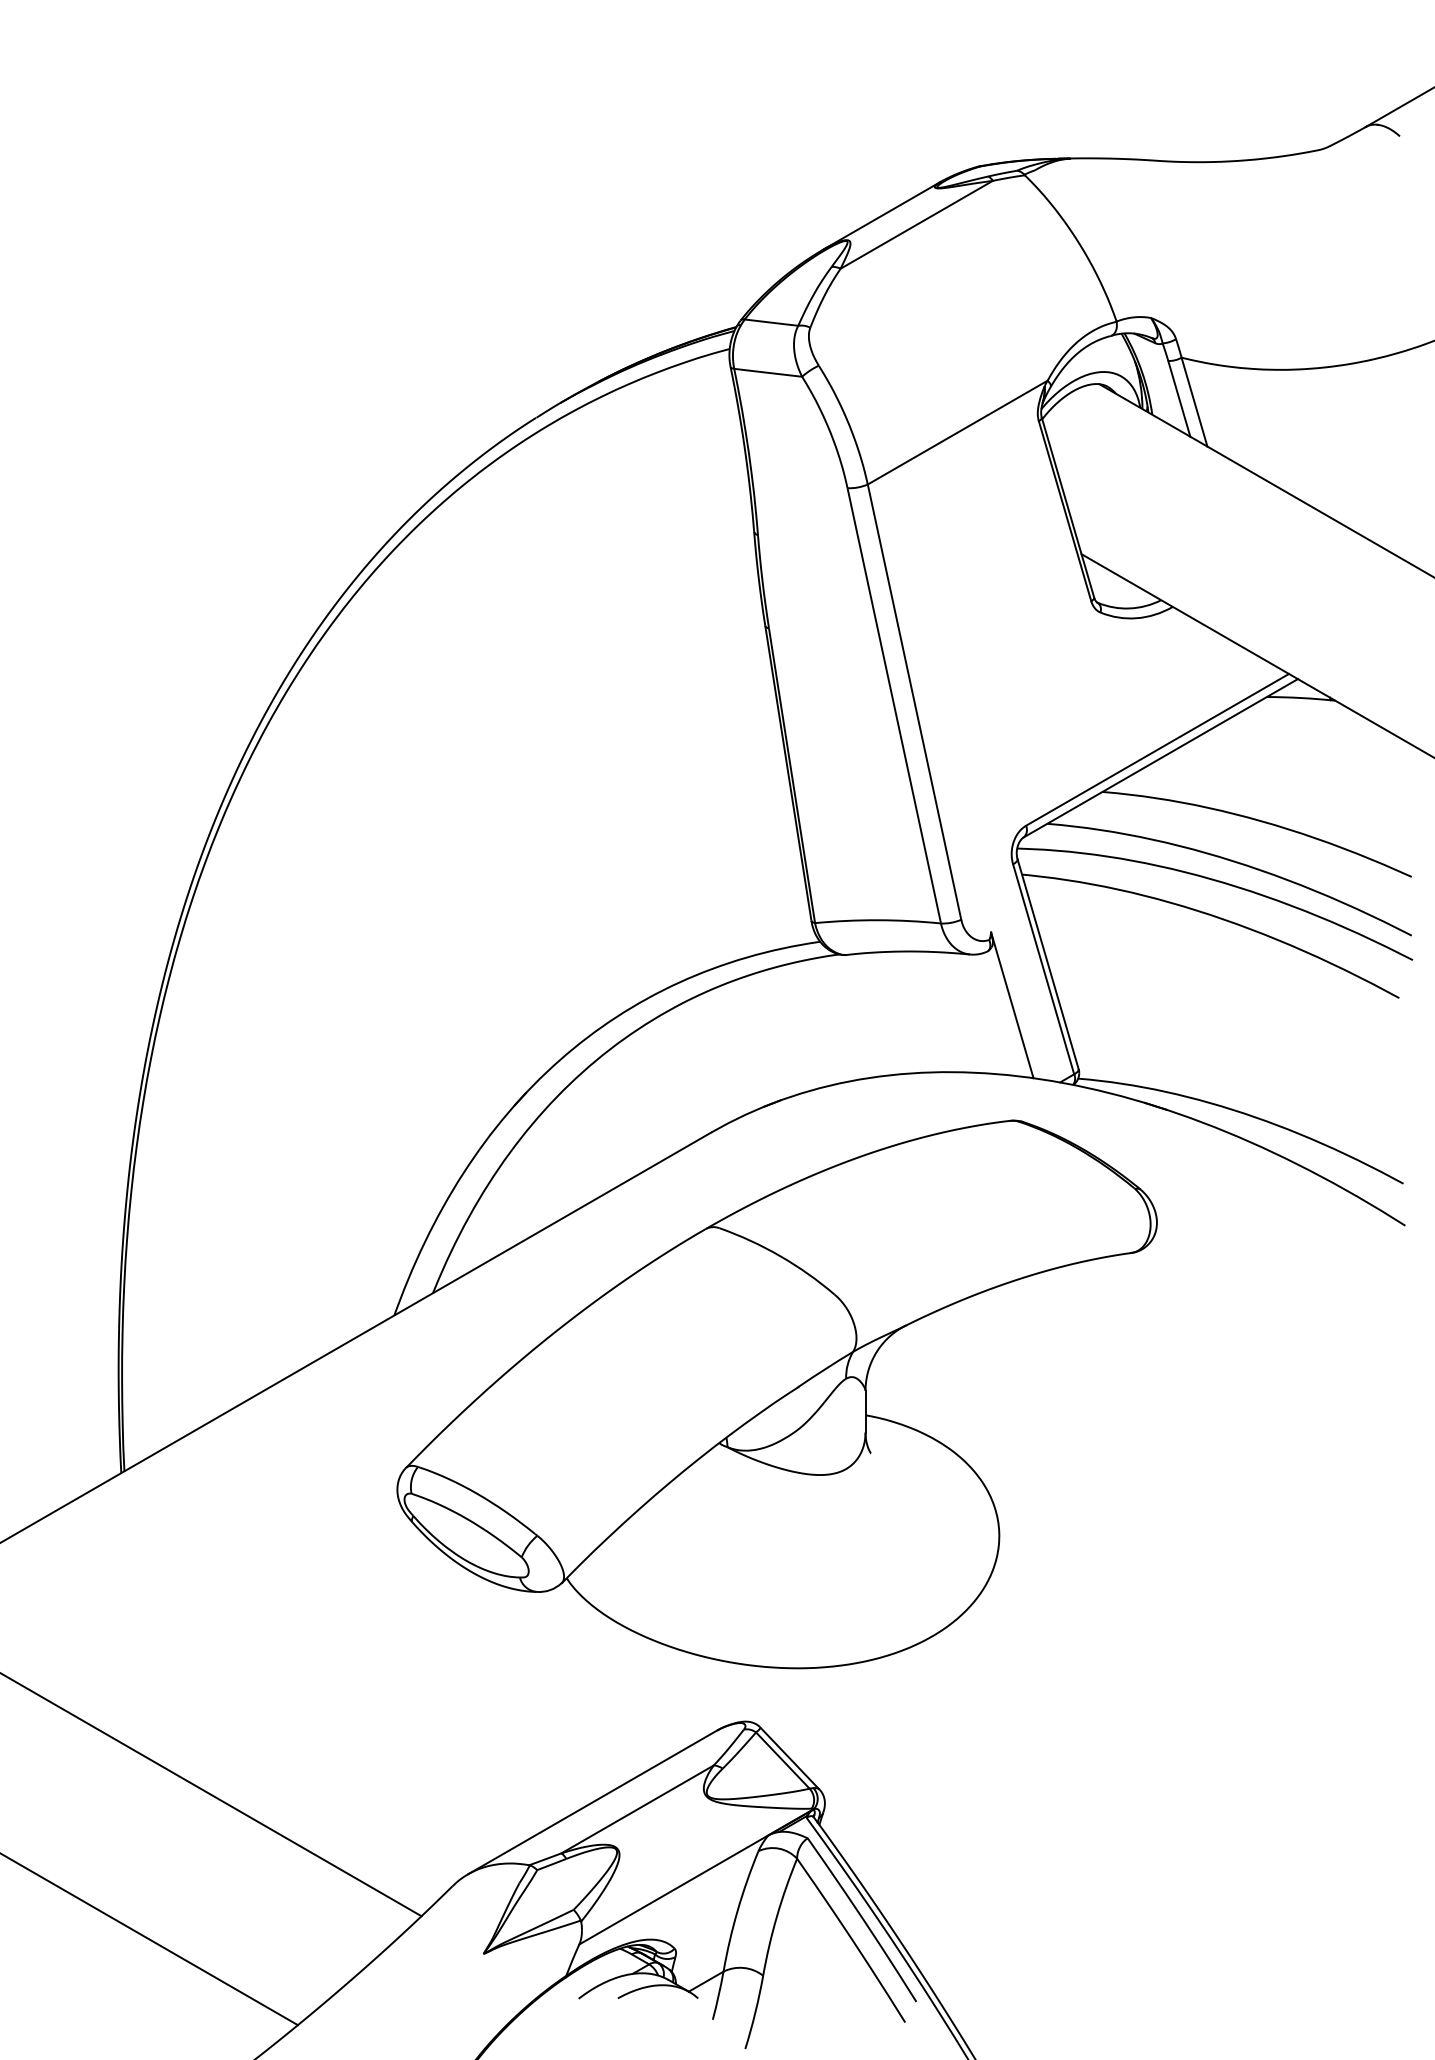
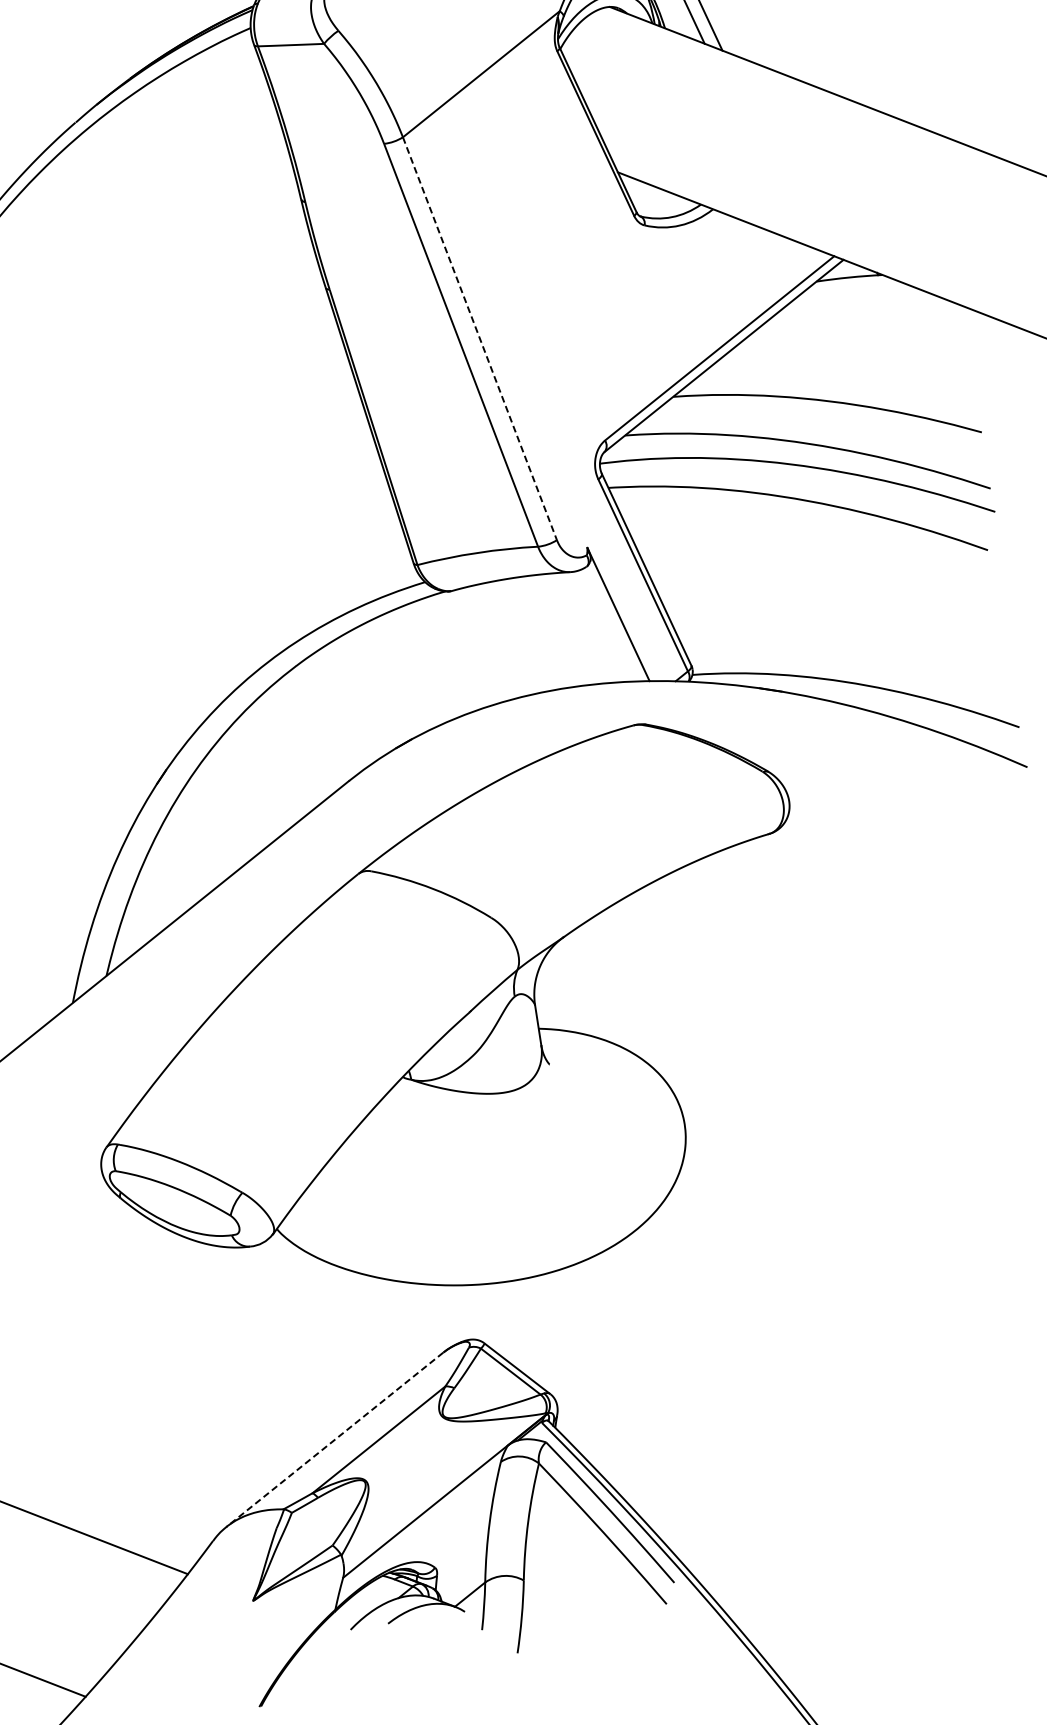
line: (914, 702) -> (479, 339), solid -> dashed
line: (592, 1802) -> (334, 1439), solid -> dashed

